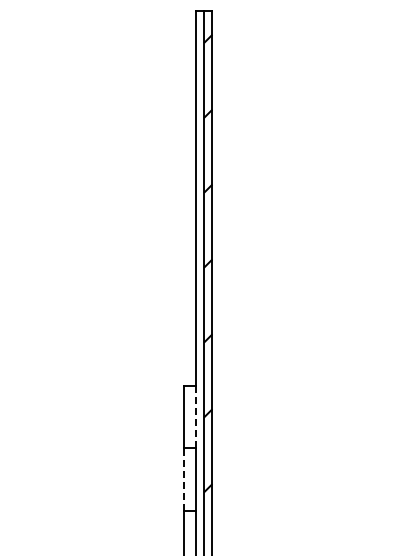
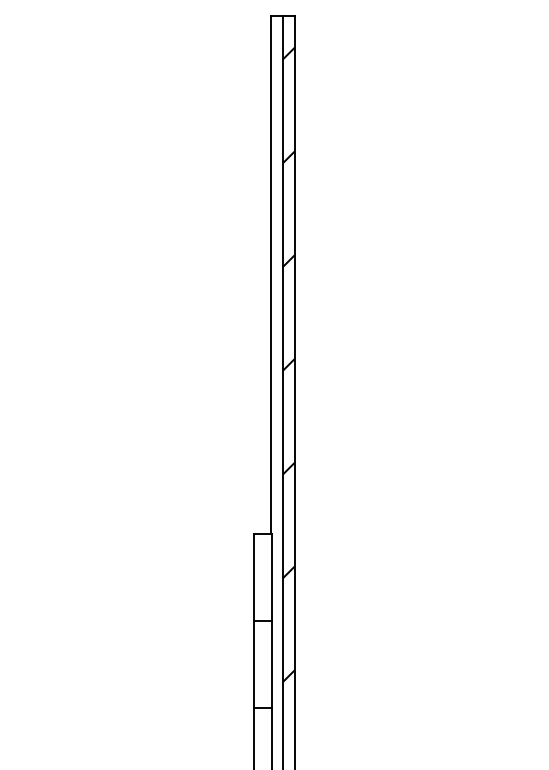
line: (196, 416) -> (272, 576), dashed -> solid
line: (183, 479) -> (254, 664), dashed -> solid

